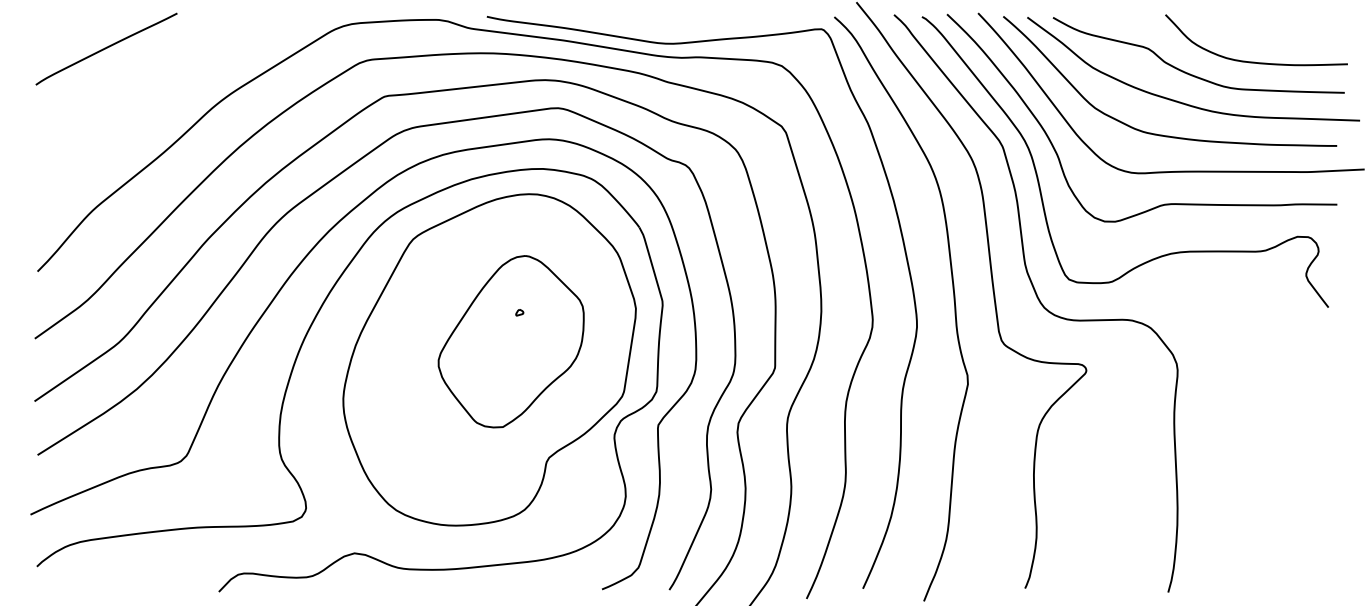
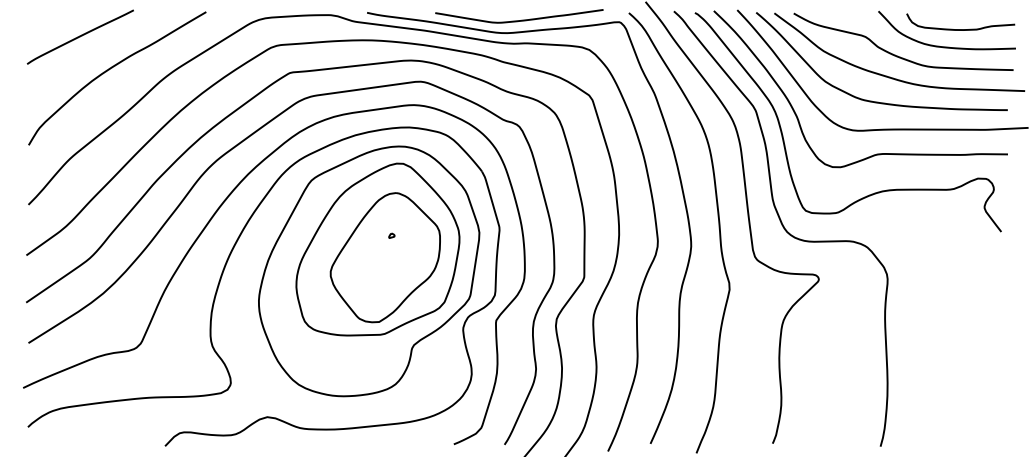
curve: (688, 26) -> (519, 20), added
curve: (1274, 38) -> (960, 29), added
curve: (148, 90) -> (112, 68), added
part: (501, 330) -> (378, 249), added

